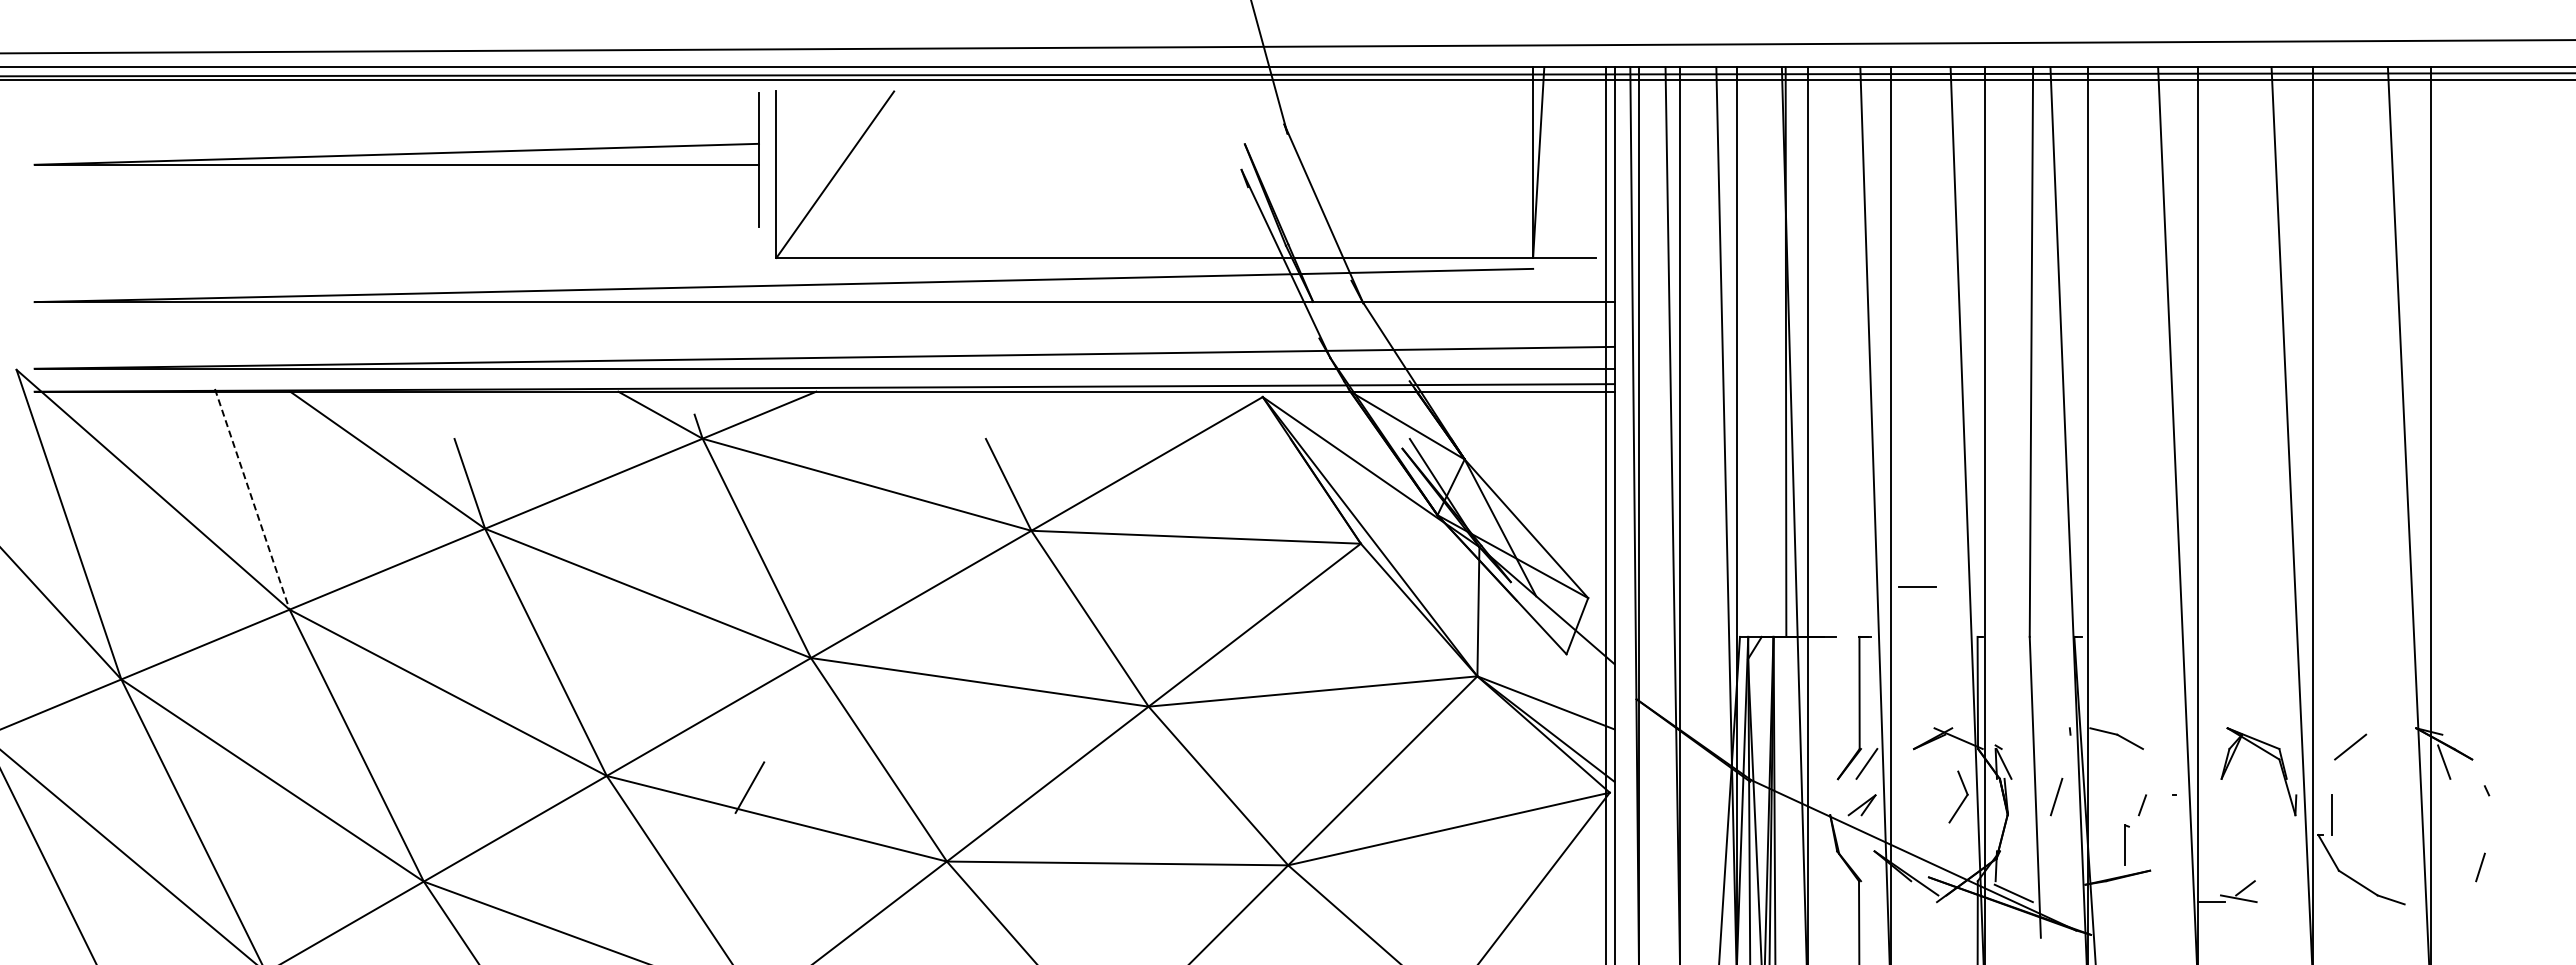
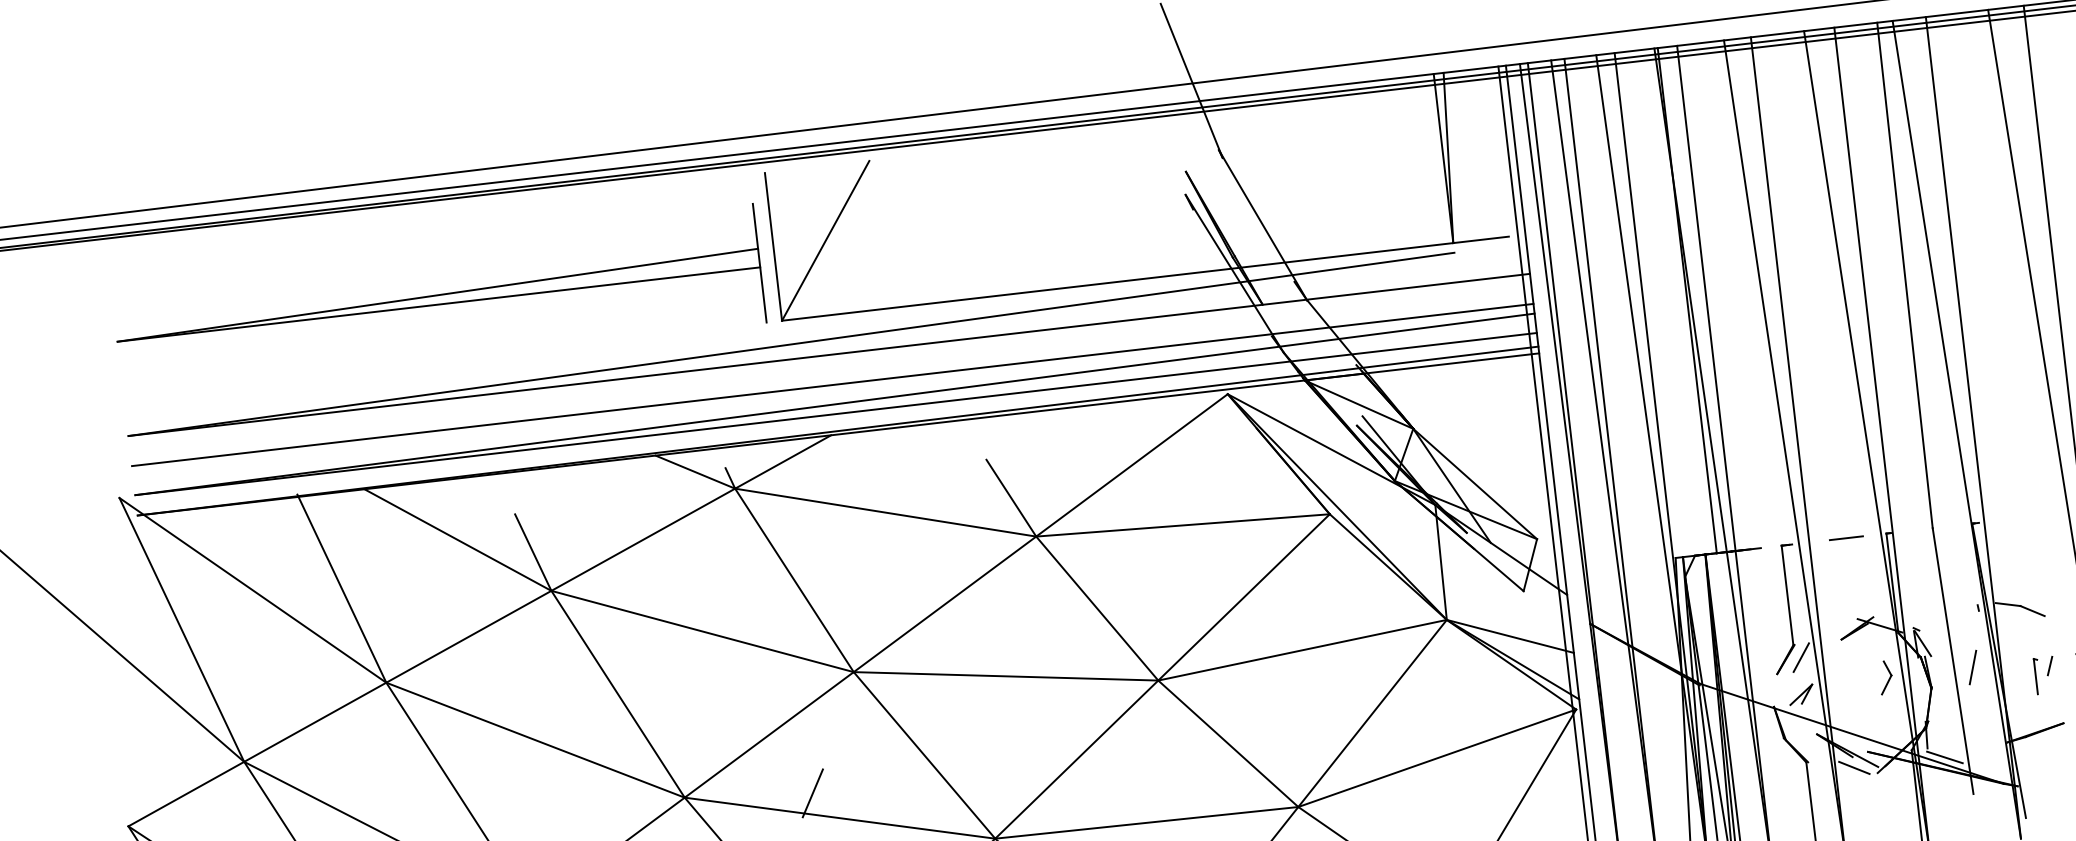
part: (396, 159) -> (438, 299), moved
line: (824, 335) -> (832, 384), added
line: (252, 499) -> (342, 588), dashed -> solid
line: (1917, 586) -> (1846, 537), moved
part: (1957, 796) -> (1885, 677), size x0.71
part: (2126, 844) -> (2036, 675), moved
line: (1911, 893) -> (1854, 768), added

